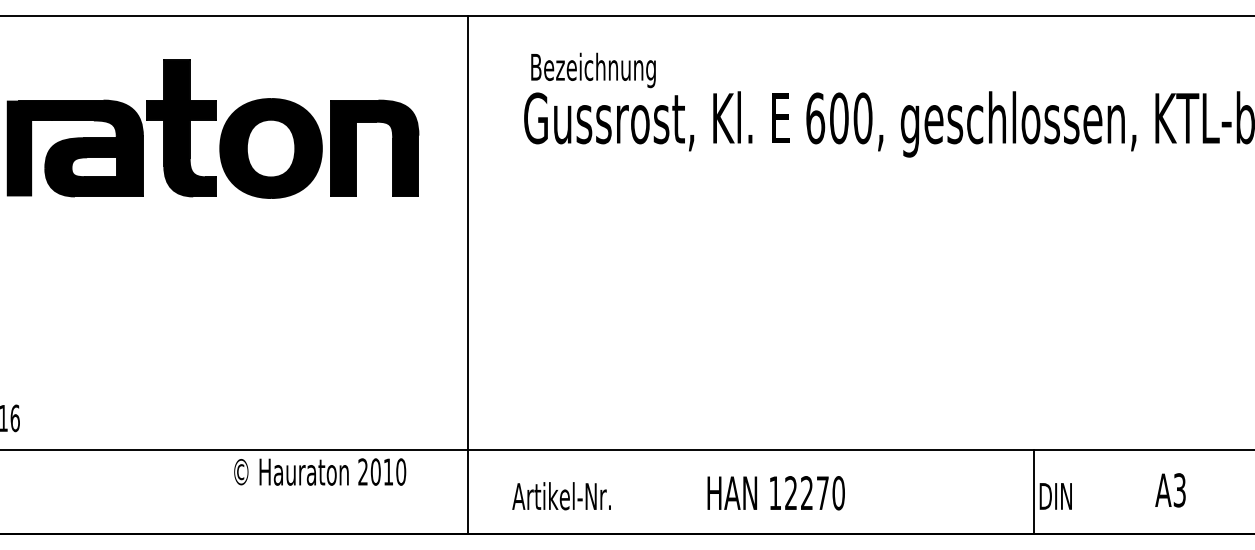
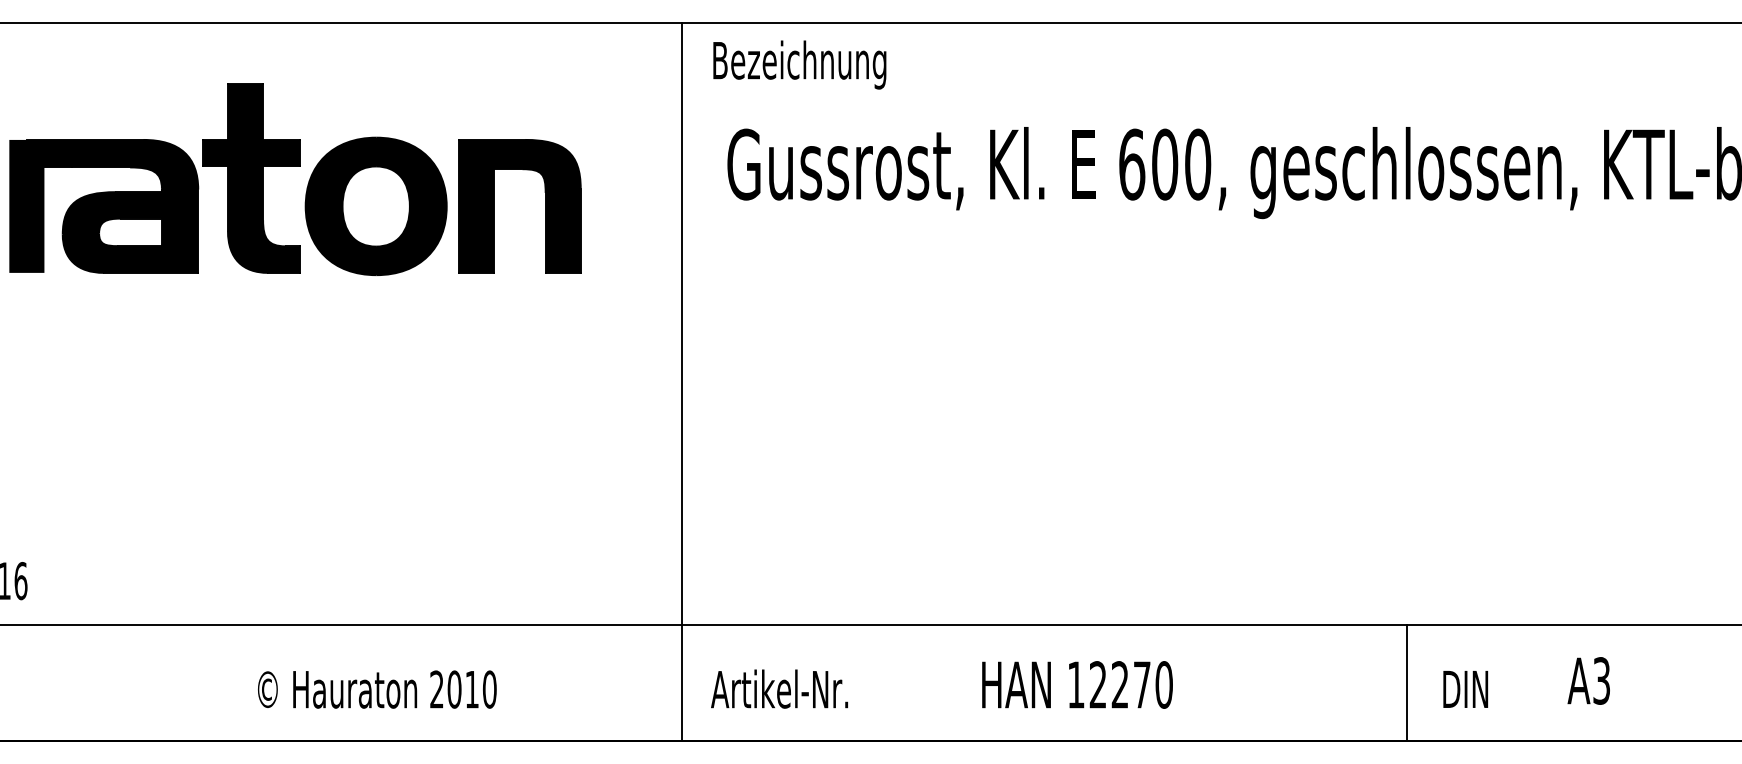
text: (593, 70) -> (799, 64), moved
line: (467, 274) -> (681, 381), moved
text: (320, 472) -> (377, 689), moved
text: (1170, 490) -> (1588, 680), moved
line: (1034, 492) -> (1407, 683), moved

